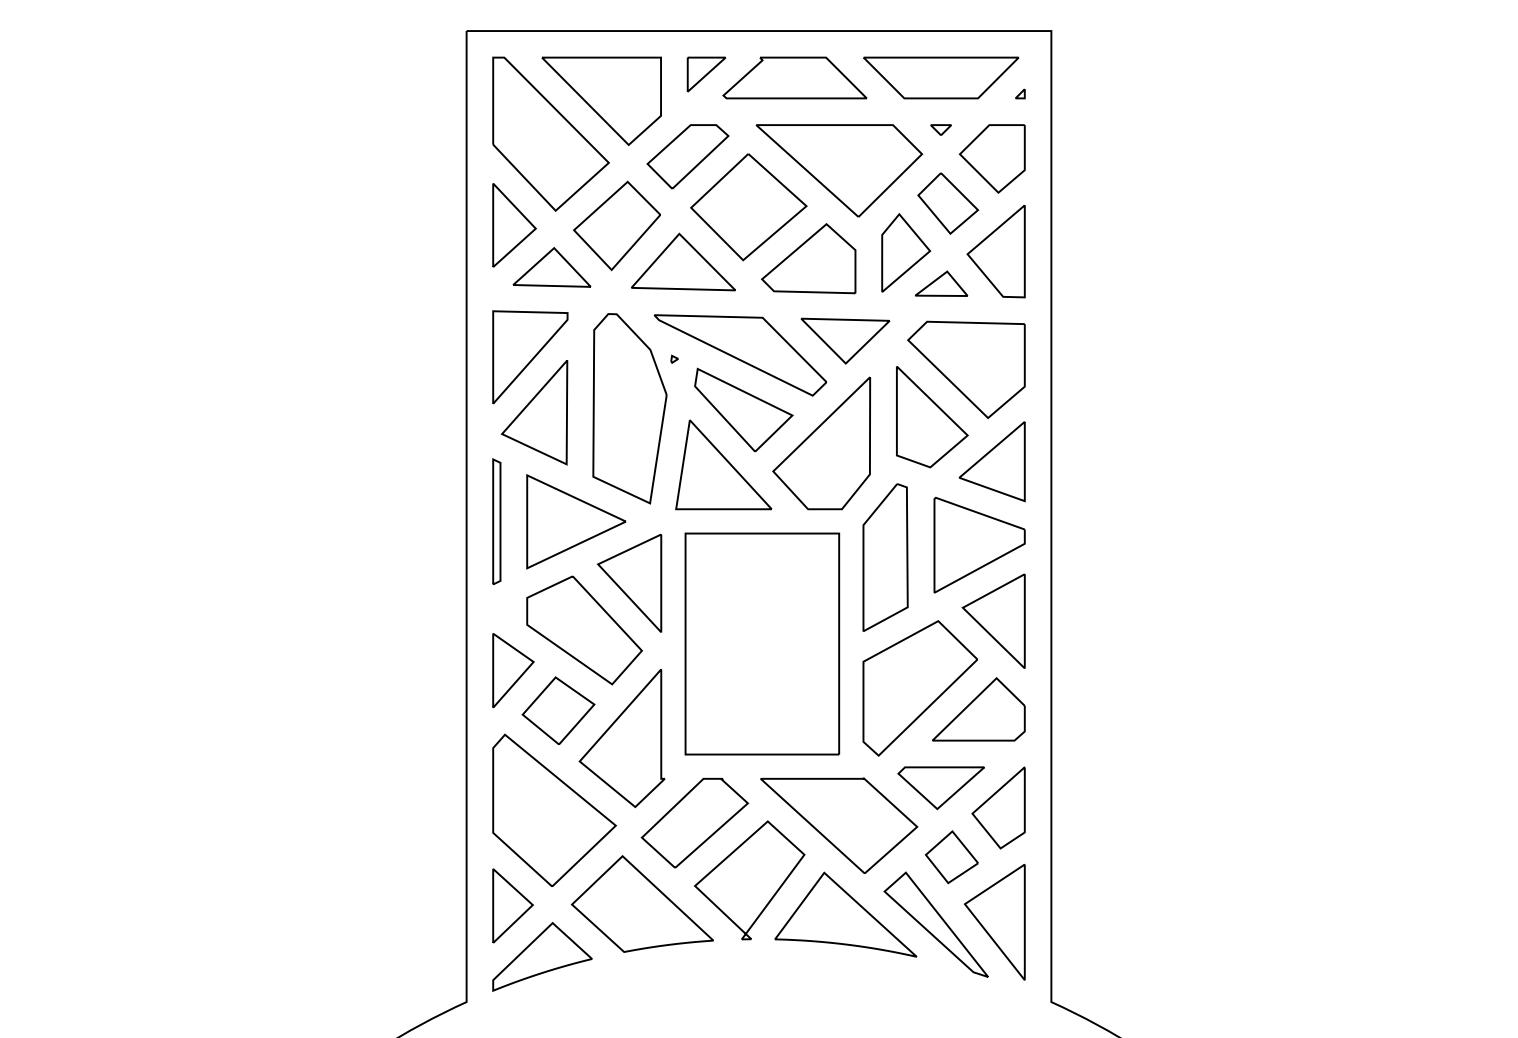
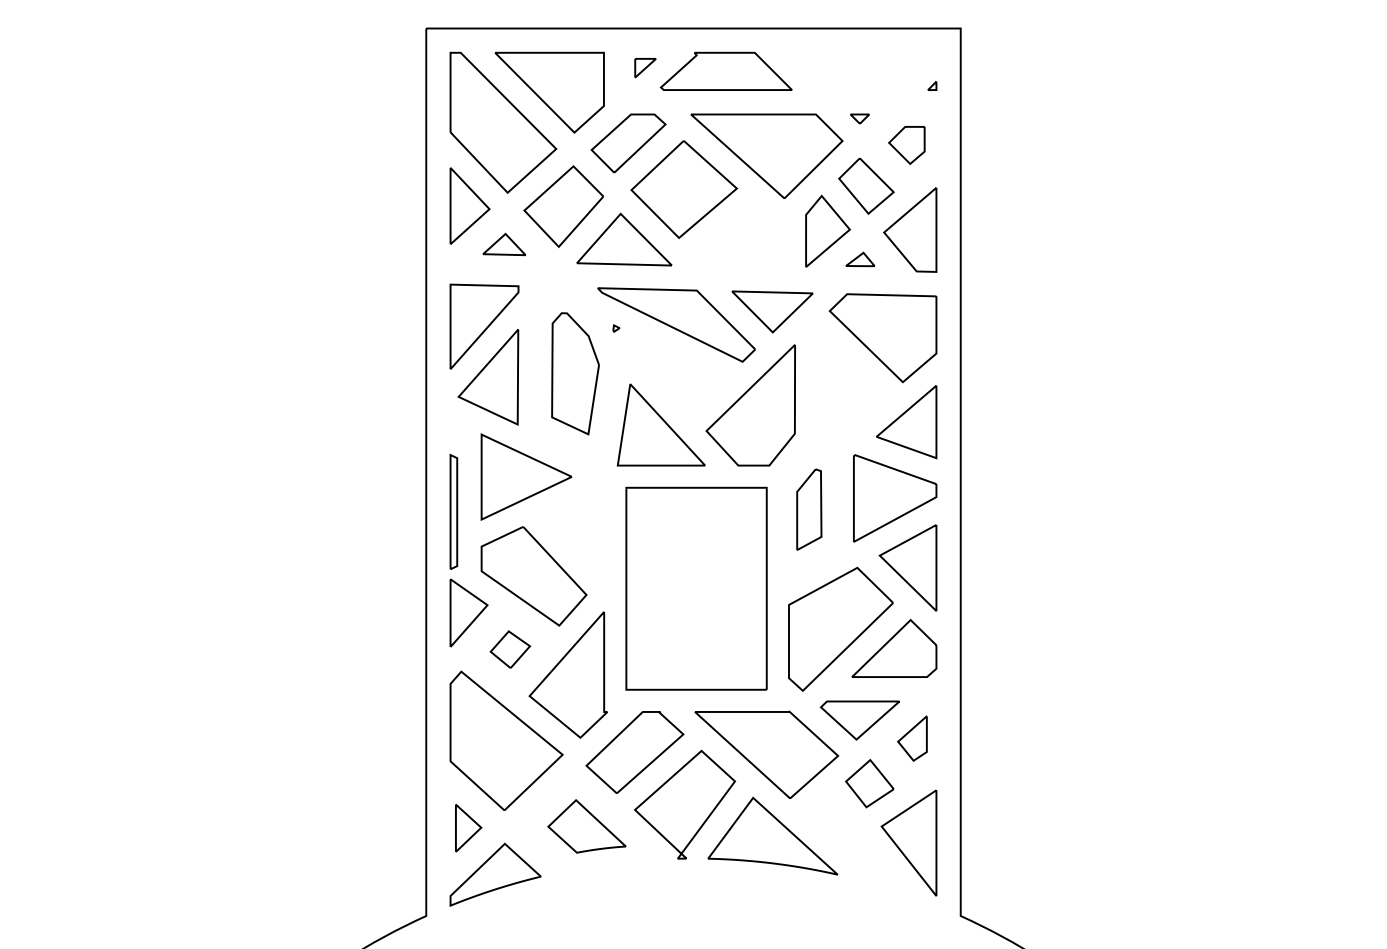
part: (706, 73) -> (645, 67), size x0.6
part: (940, 76) -> (859, 70), removed
part: (992, 159) -> (906, 145), size x0.6
part: (808, 258) -> (738, 236), removed
part: (552, 267) -> (504, 244), size x0.6
part: (941, 283) -> (860, 259), size x0.6
part: (629, 408) -> (575, 373), size x0.7
part: (743, 409) -> (679, 374), removed
part: (931, 417) -> (851, 381), removed
part: (496, 521) -> (453, 511), moved
part: (885, 557) -> (809, 509), size x0.6
part: (629, 583) -> (575, 533), removed
part: (558, 710) -> (510, 649), size x0.6
part: (998, 807) -> (912, 738), size x0.6
part: (641, 904) -> (586, 826), size x0.6
part: (512, 906) -> (468, 828), size x0.7
part: (936, 923) -> (855, 844), removed

